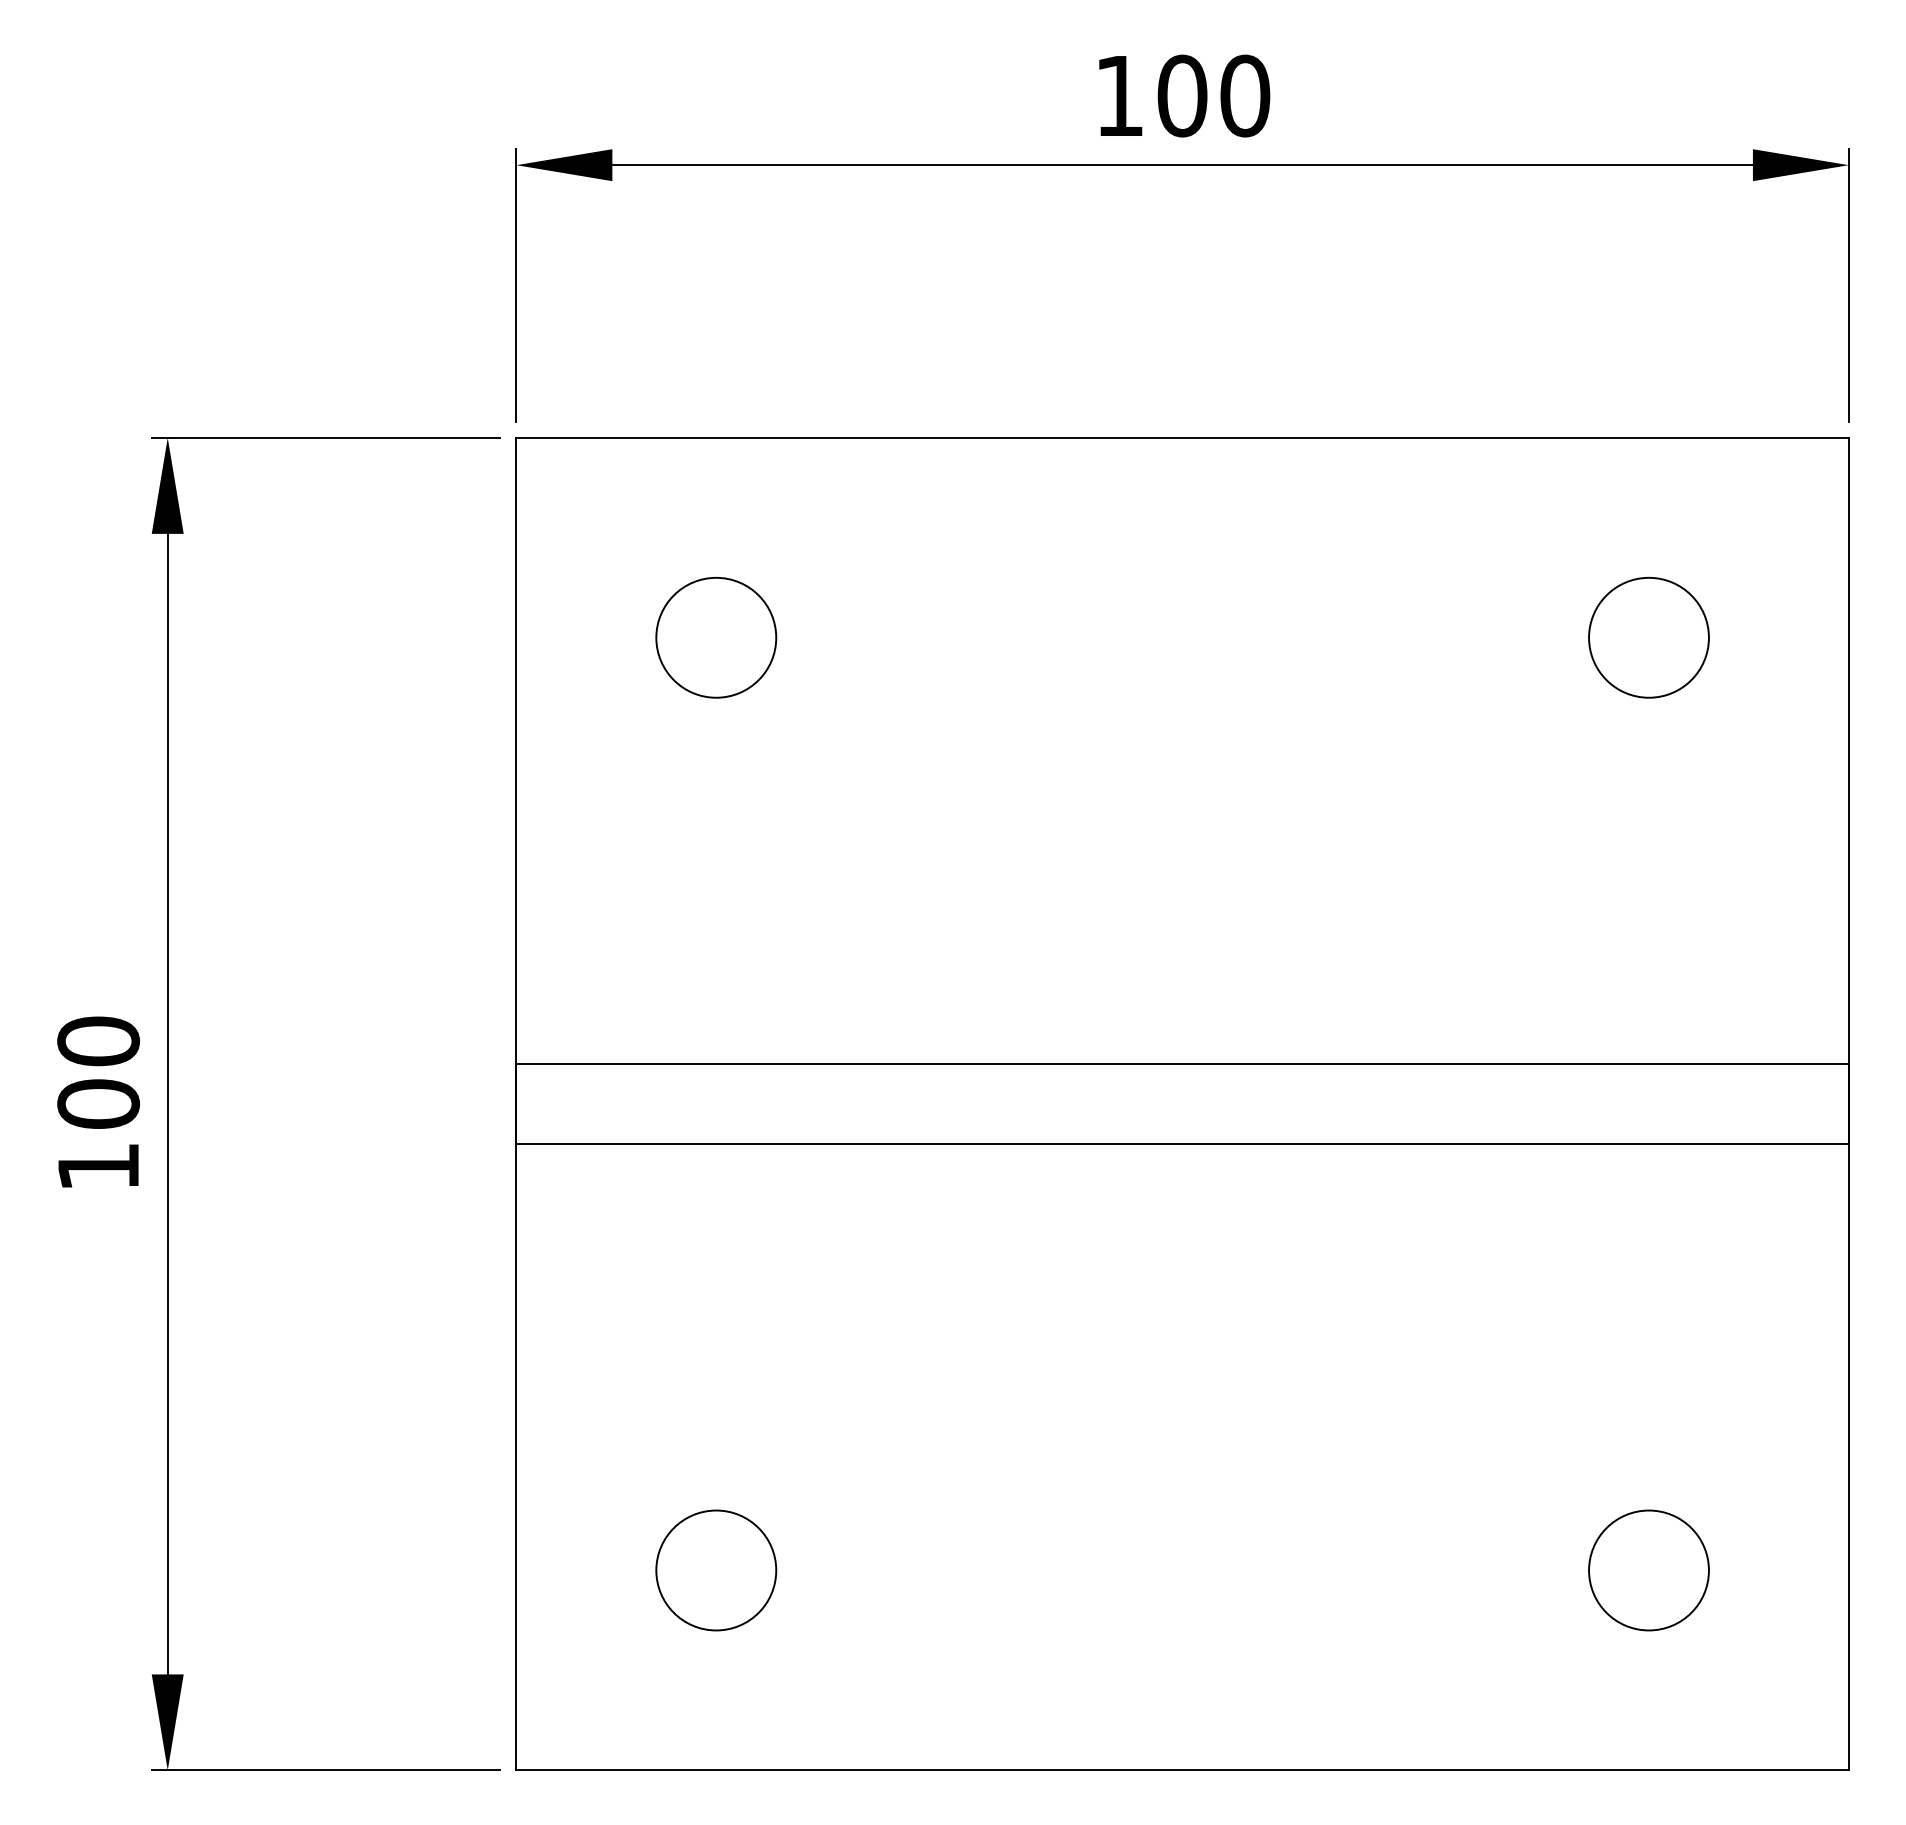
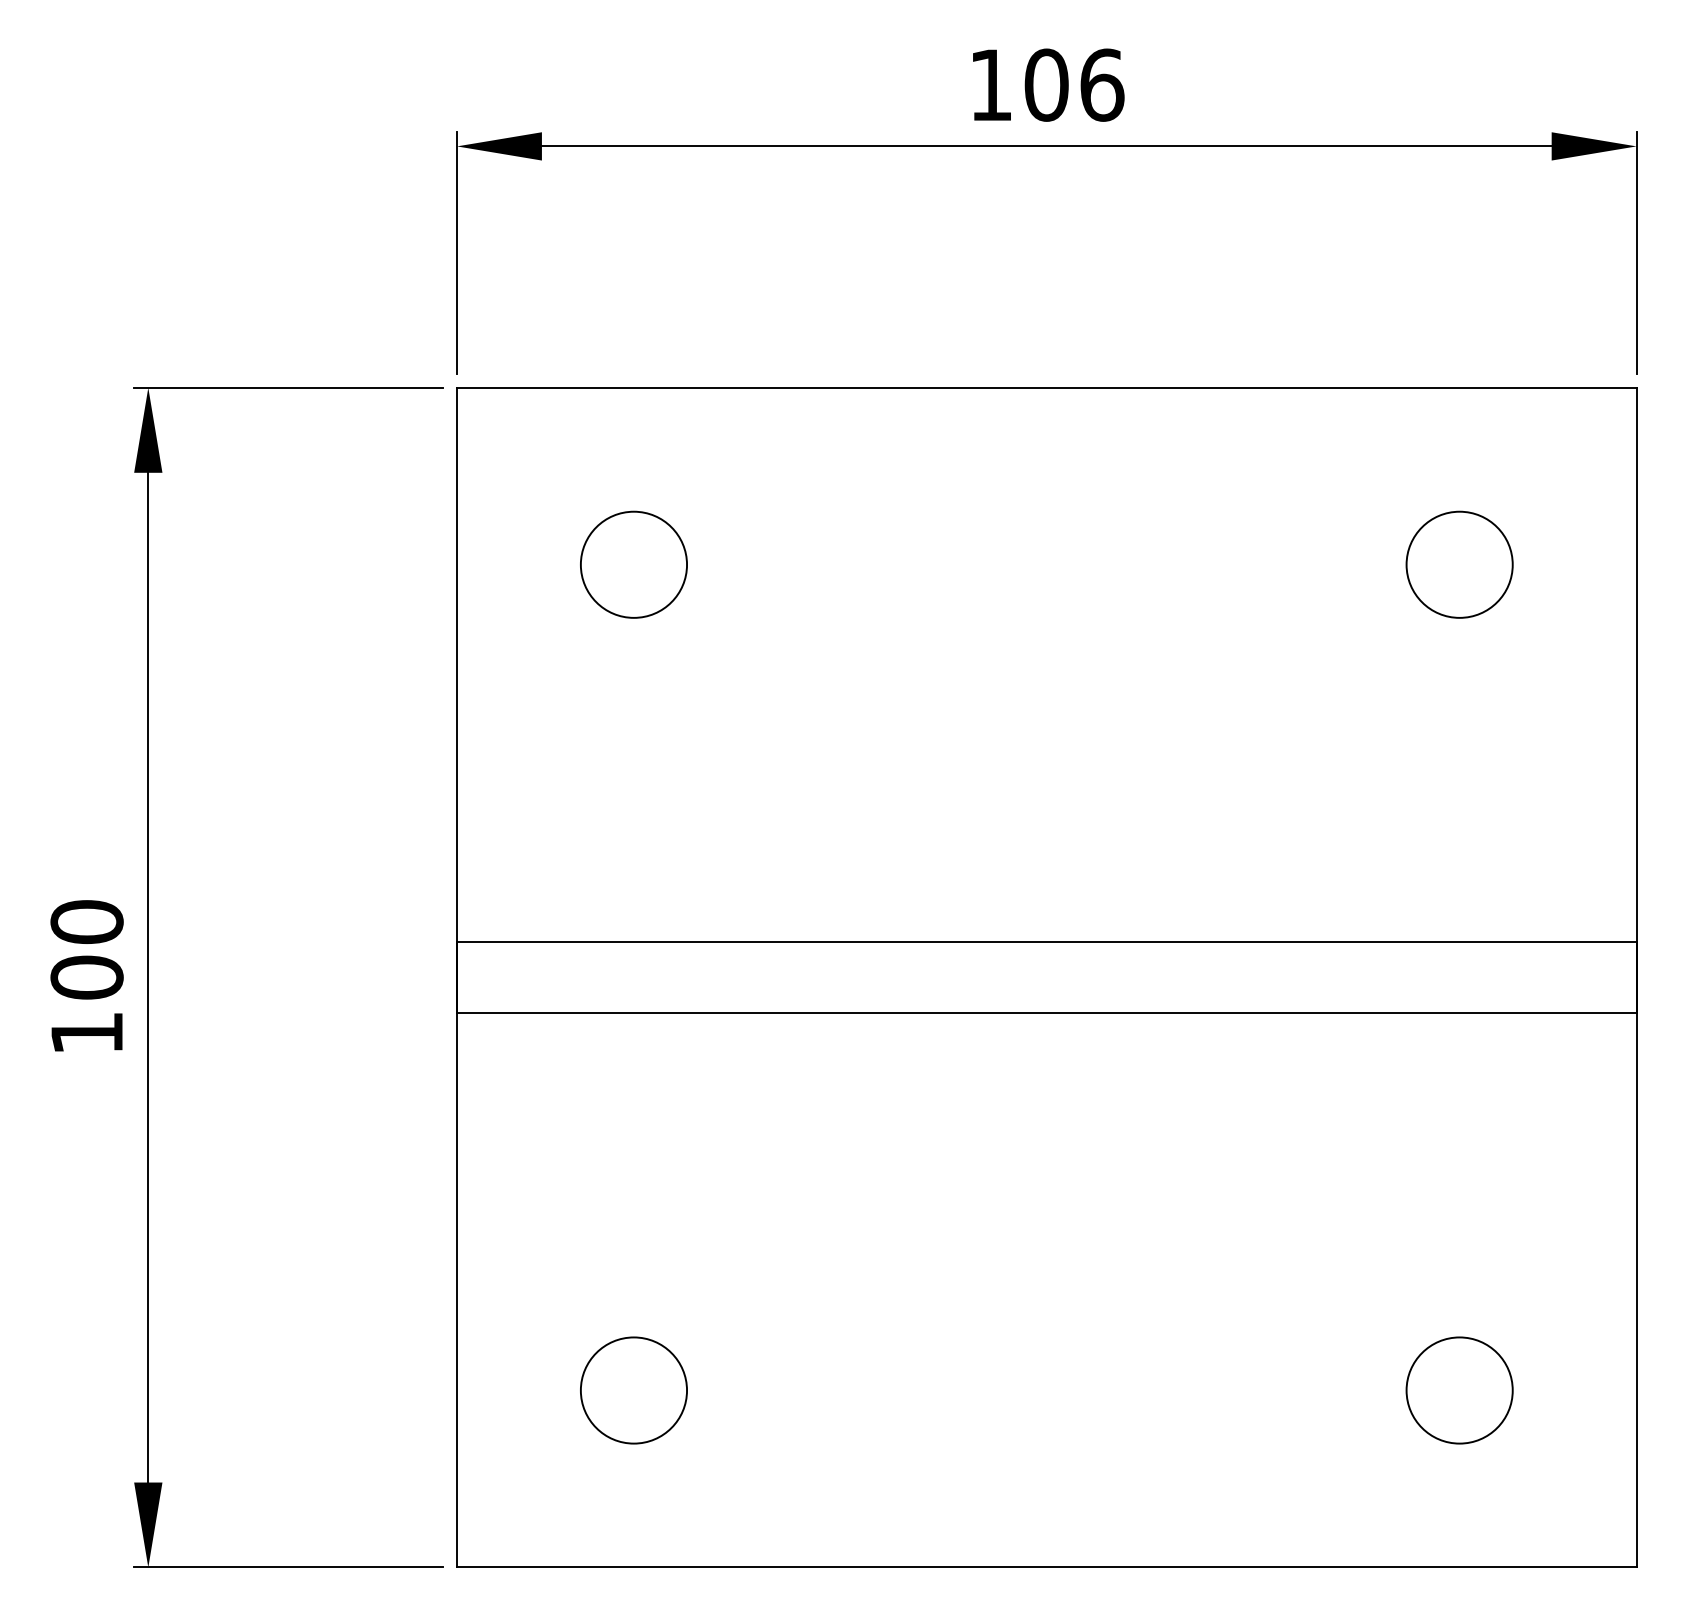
text: (1245, 95) -> (1102, 84), 100 -> 106

